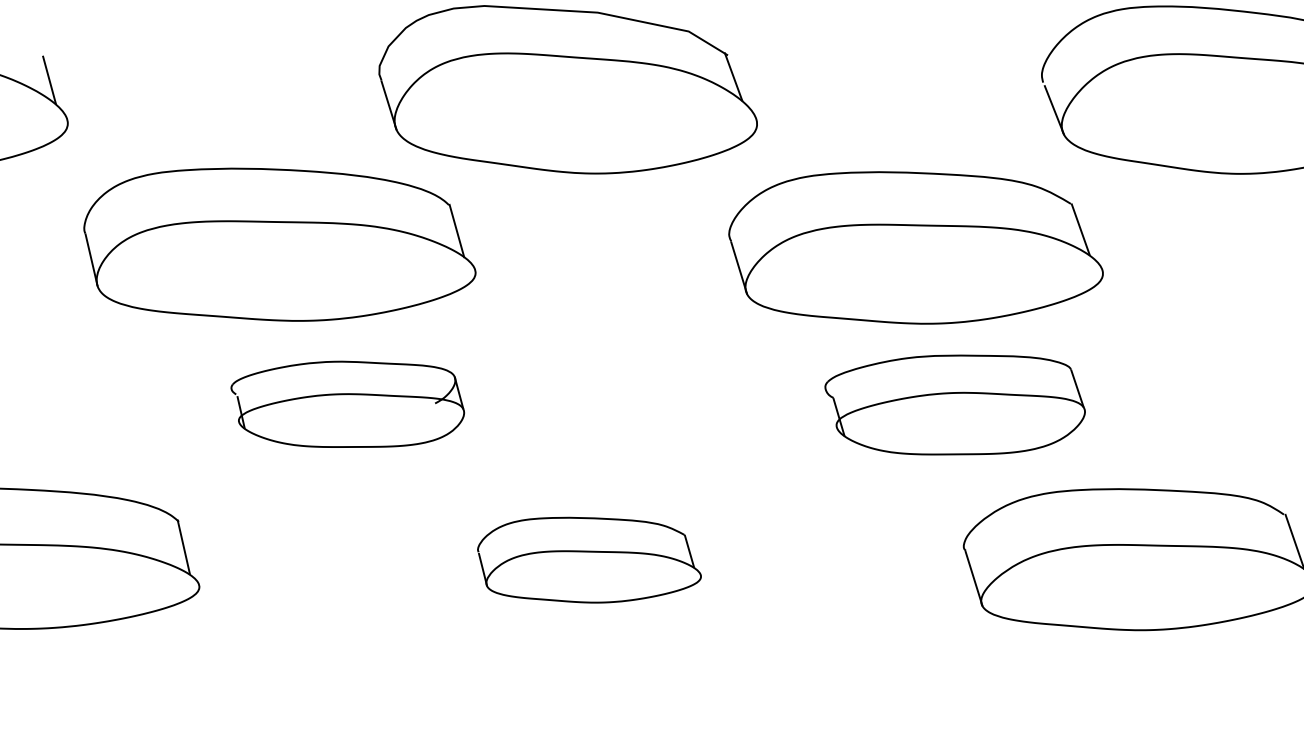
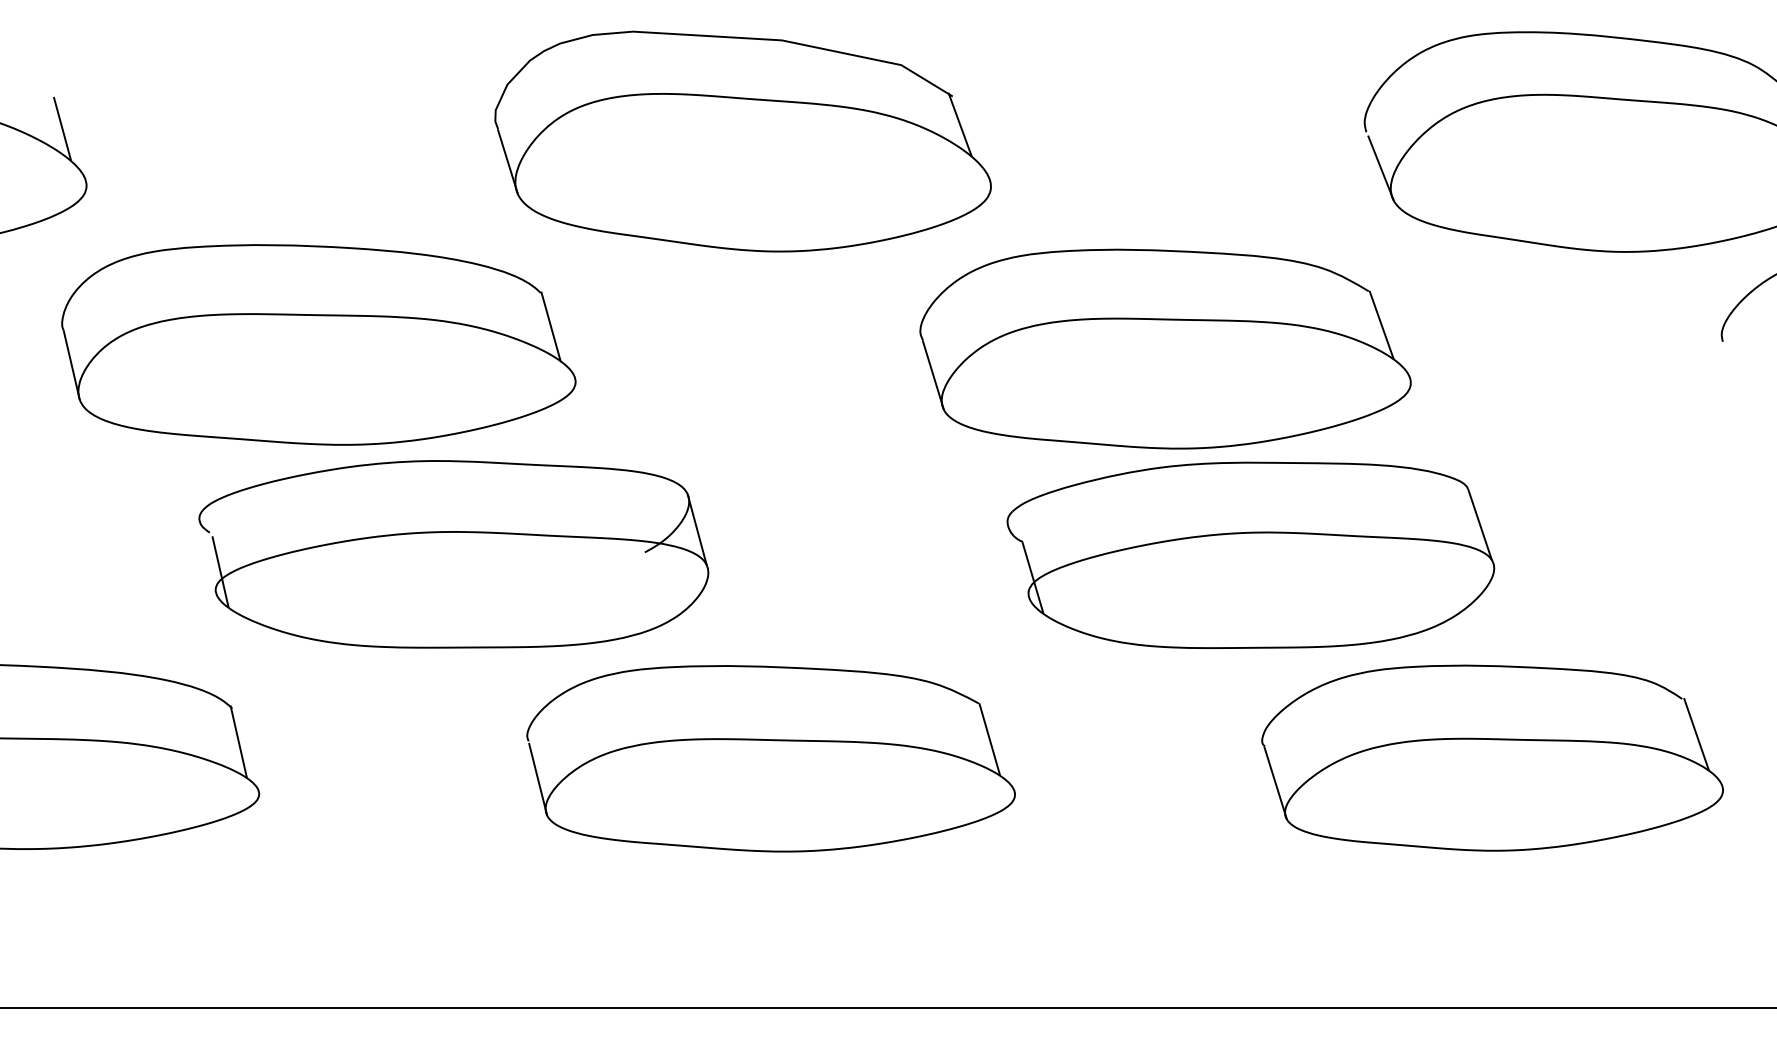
part: (279, 244) -> (318, 344), moved
part: (916, 247) -> (1165, 348), moved
part: (347, 404) -> (453, 554), size x1.67
part: (954, 404) -> (1250, 554), size x1.43
part: (589, 559) -> (770, 758), size x1.67

